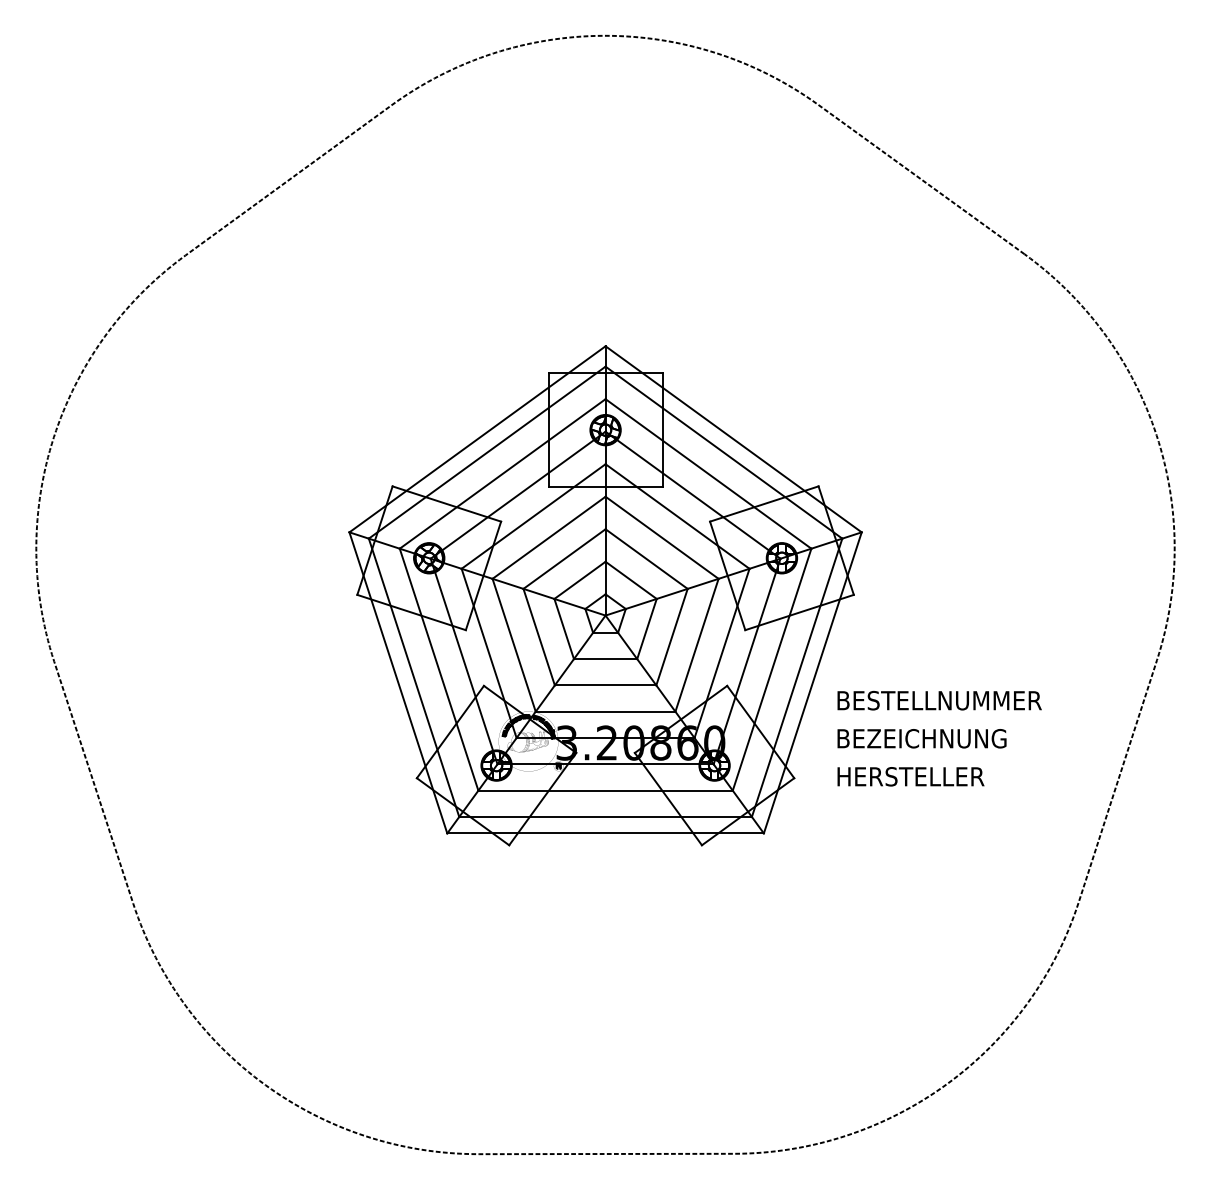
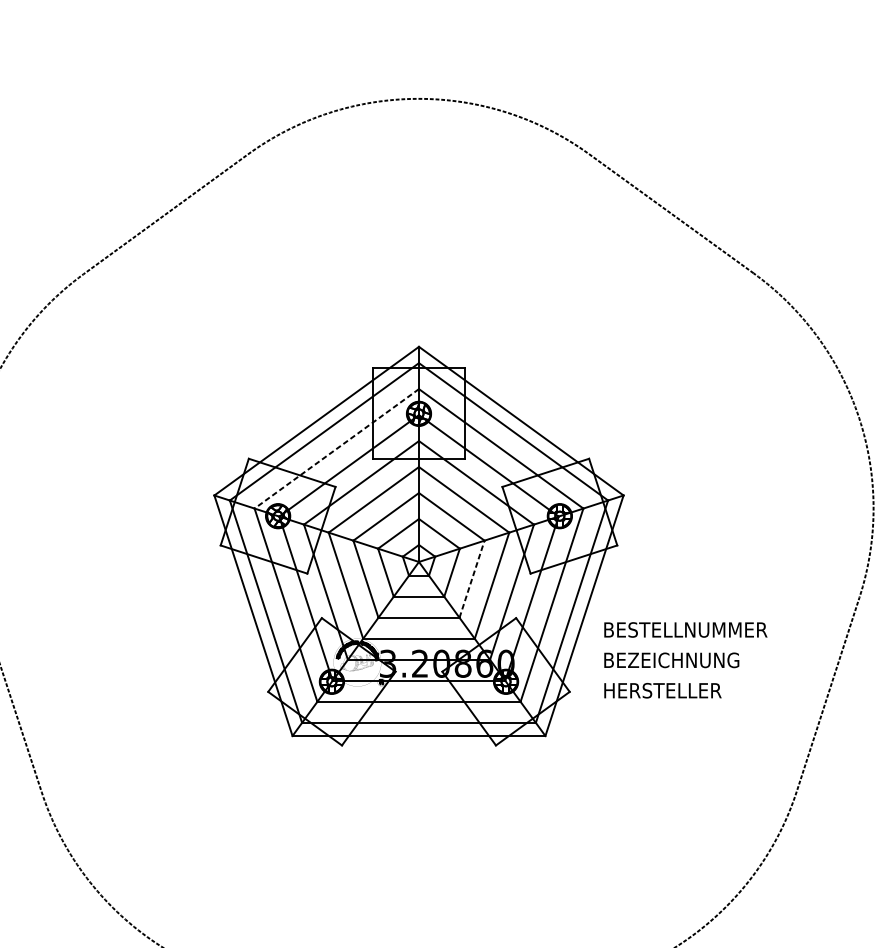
line: (502, 474) -> (336, 449), solid -> dashed
line: (672, 637) -> (472, 579), solid -> dashed

